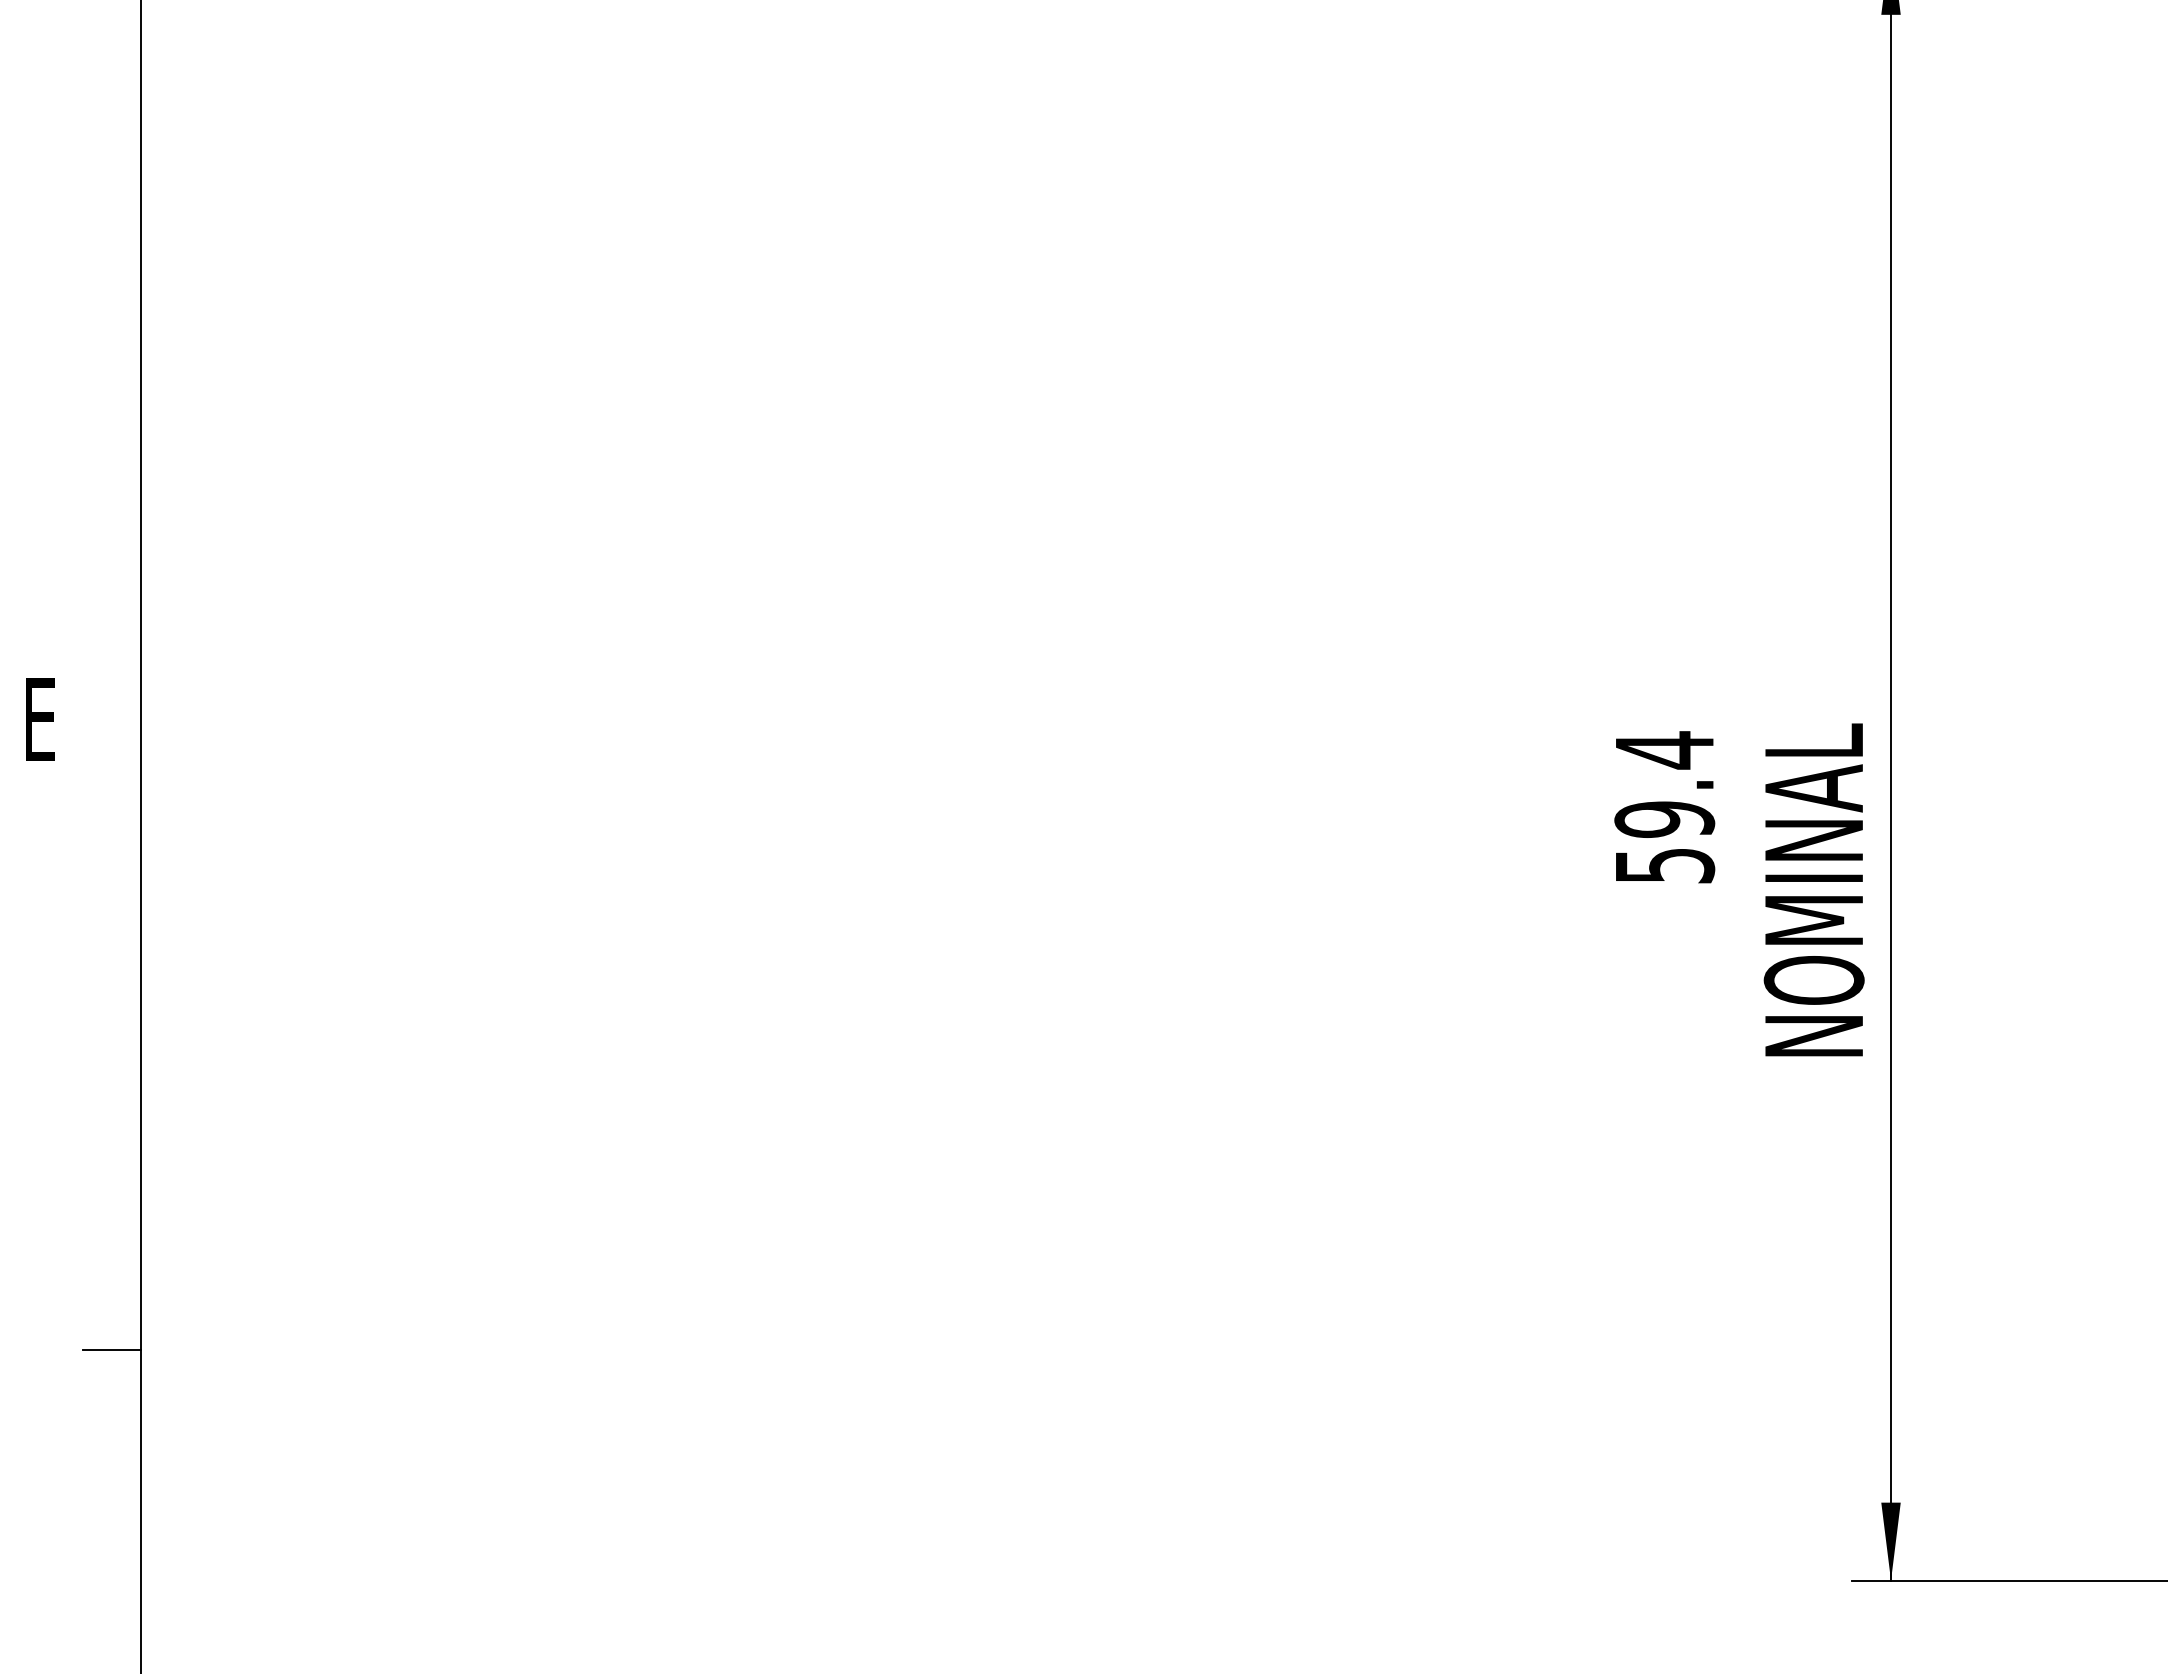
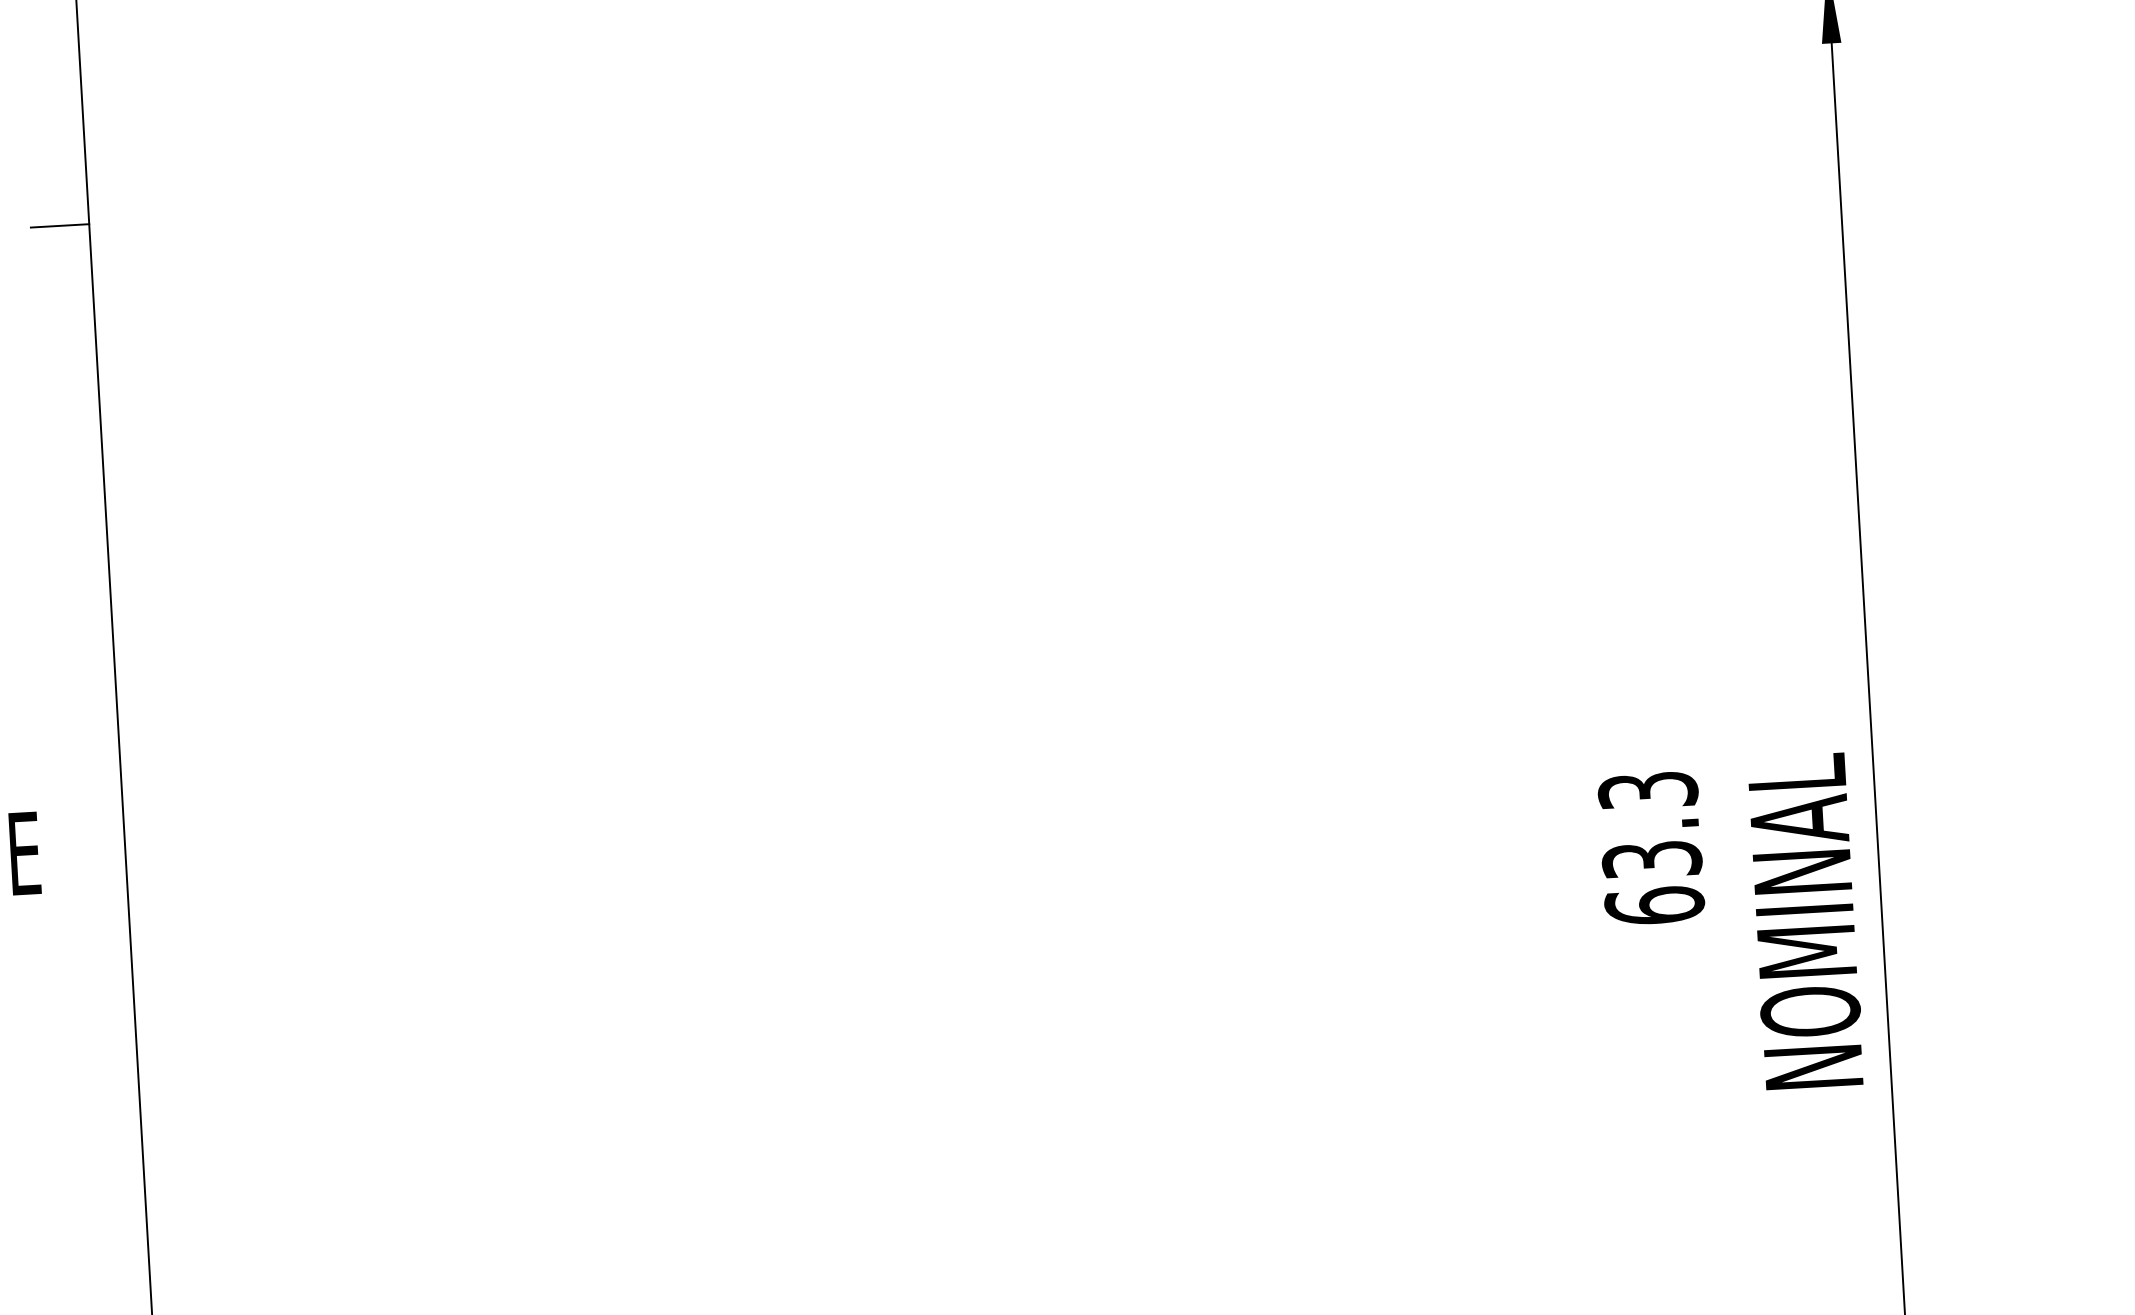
line: (111, 95) -> (59, 226), added
text: (1664, 807) -> (1651, 847), 59.4 -> 63.3

